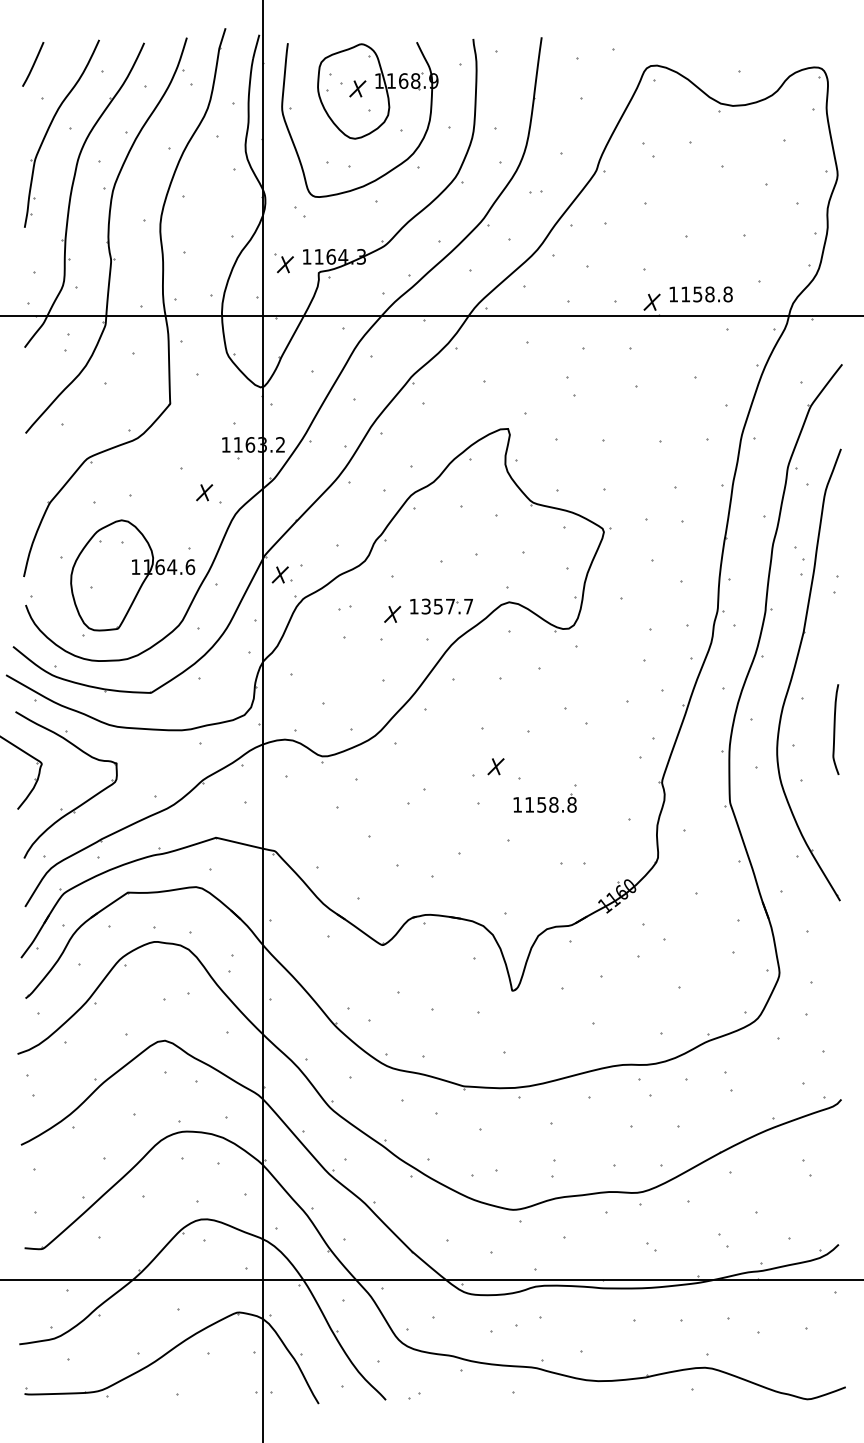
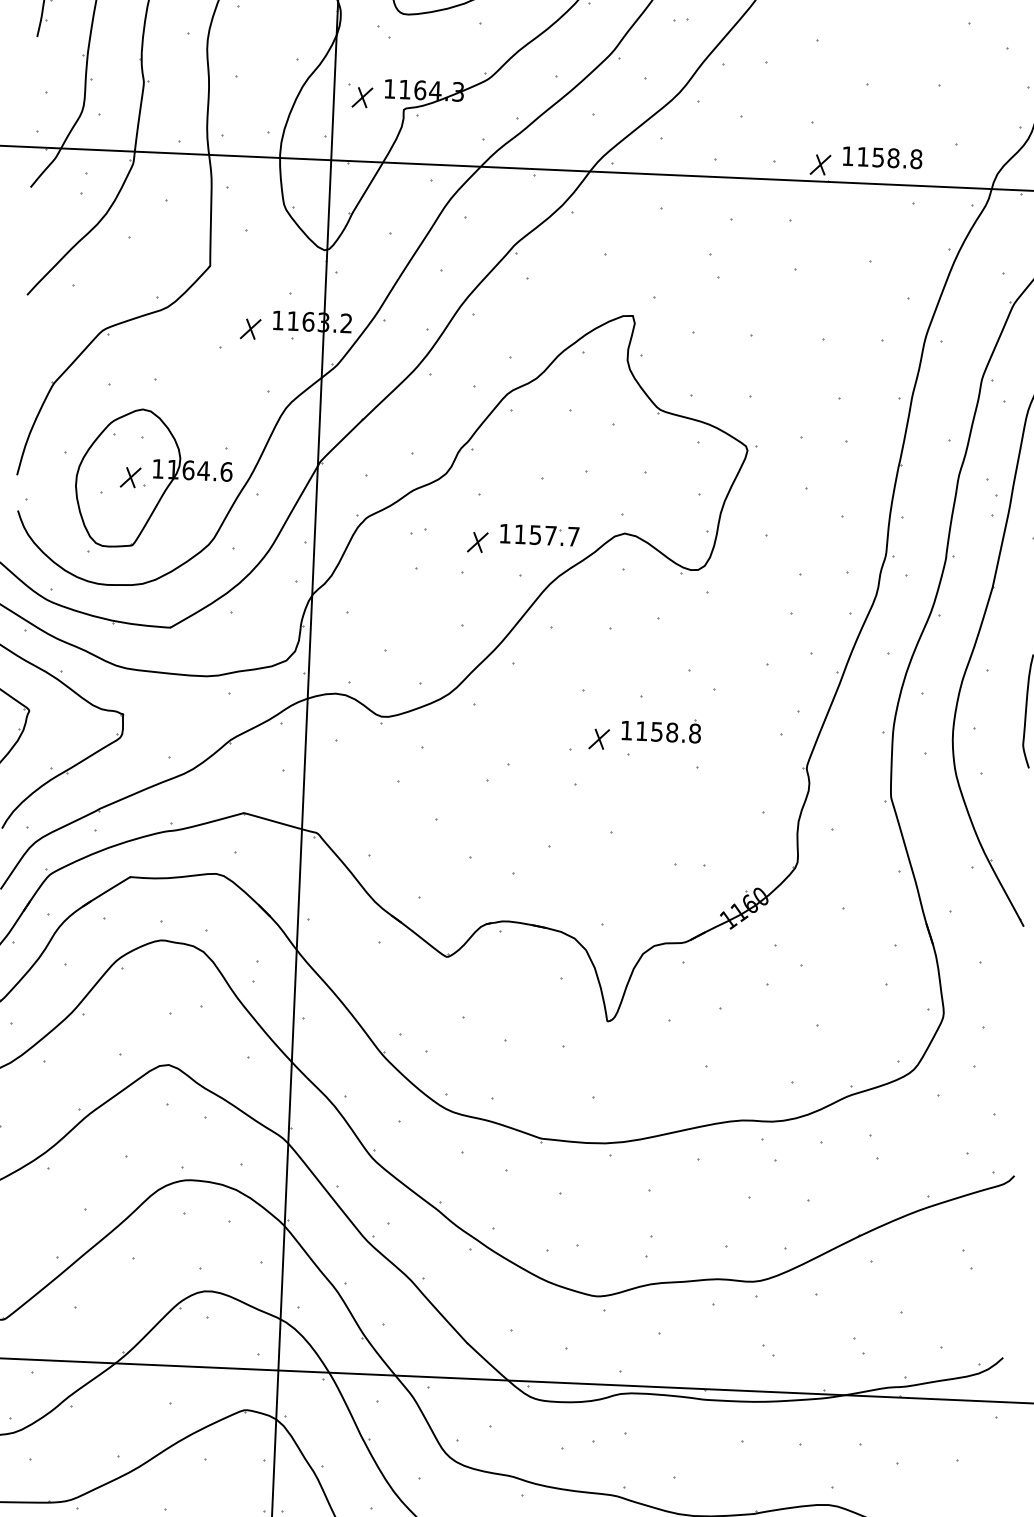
part: (204, 492) -> (250, 328), moved
part: (281, 574) -> (132, 477), moved
text: (425, 606) -> (519, 534), 1357.7 -> 1157.7
part: (544, 802) -> (660, 729), moved

